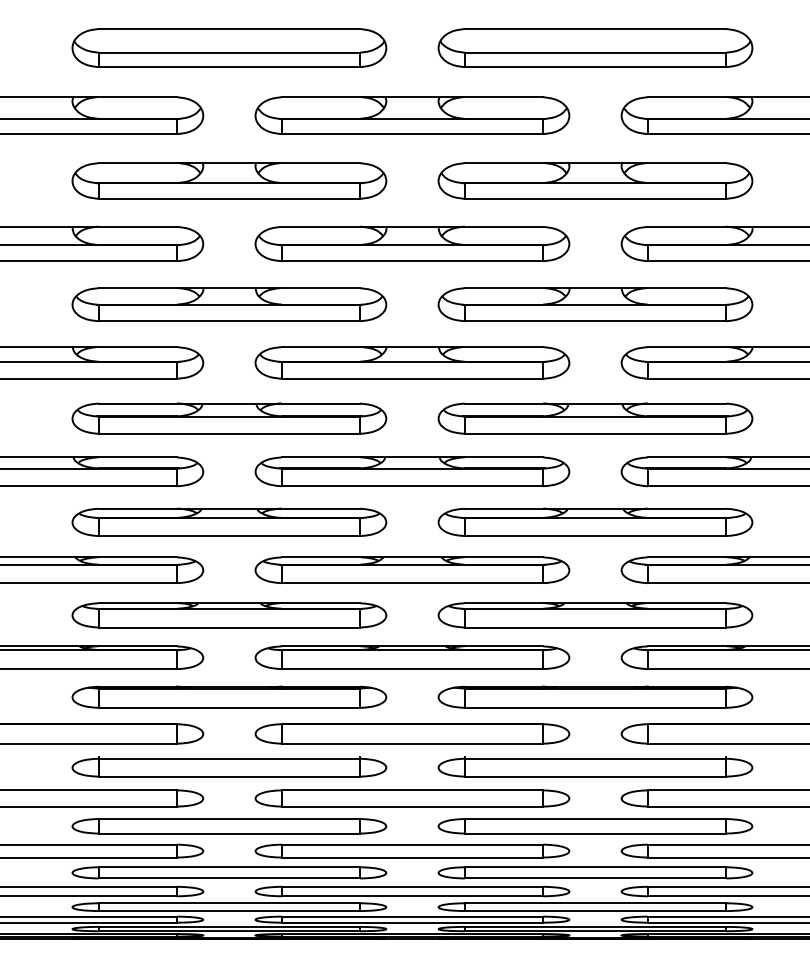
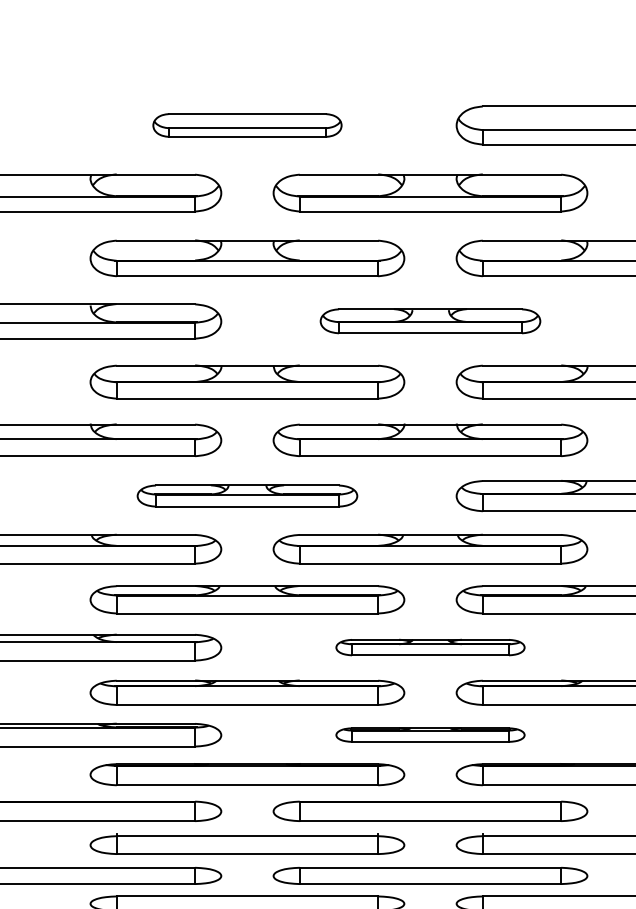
part: (229, 47) -> (247, 124), size x0.6
part: (412, 243) -> (430, 320), size x0.7
part: (229, 418) -> (247, 495), size x0.7
part: (412, 569) -> (430, 646), size x0.6
part: (412, 657) -> (430, 734), size x0.6

